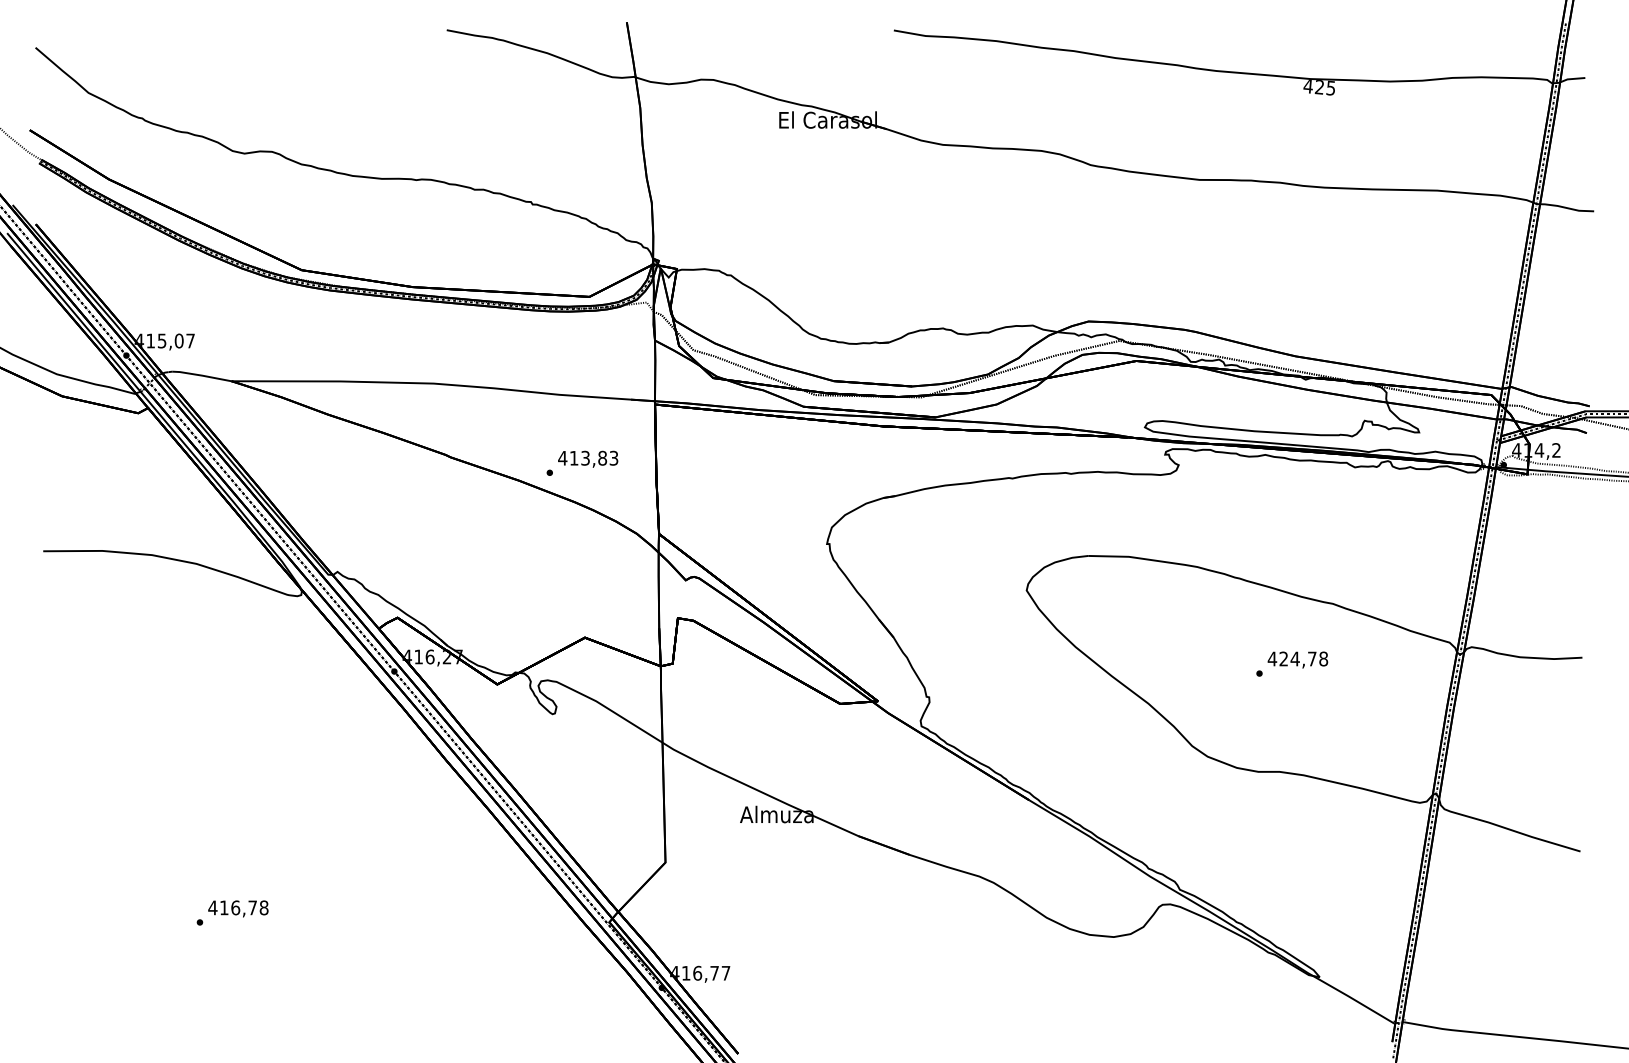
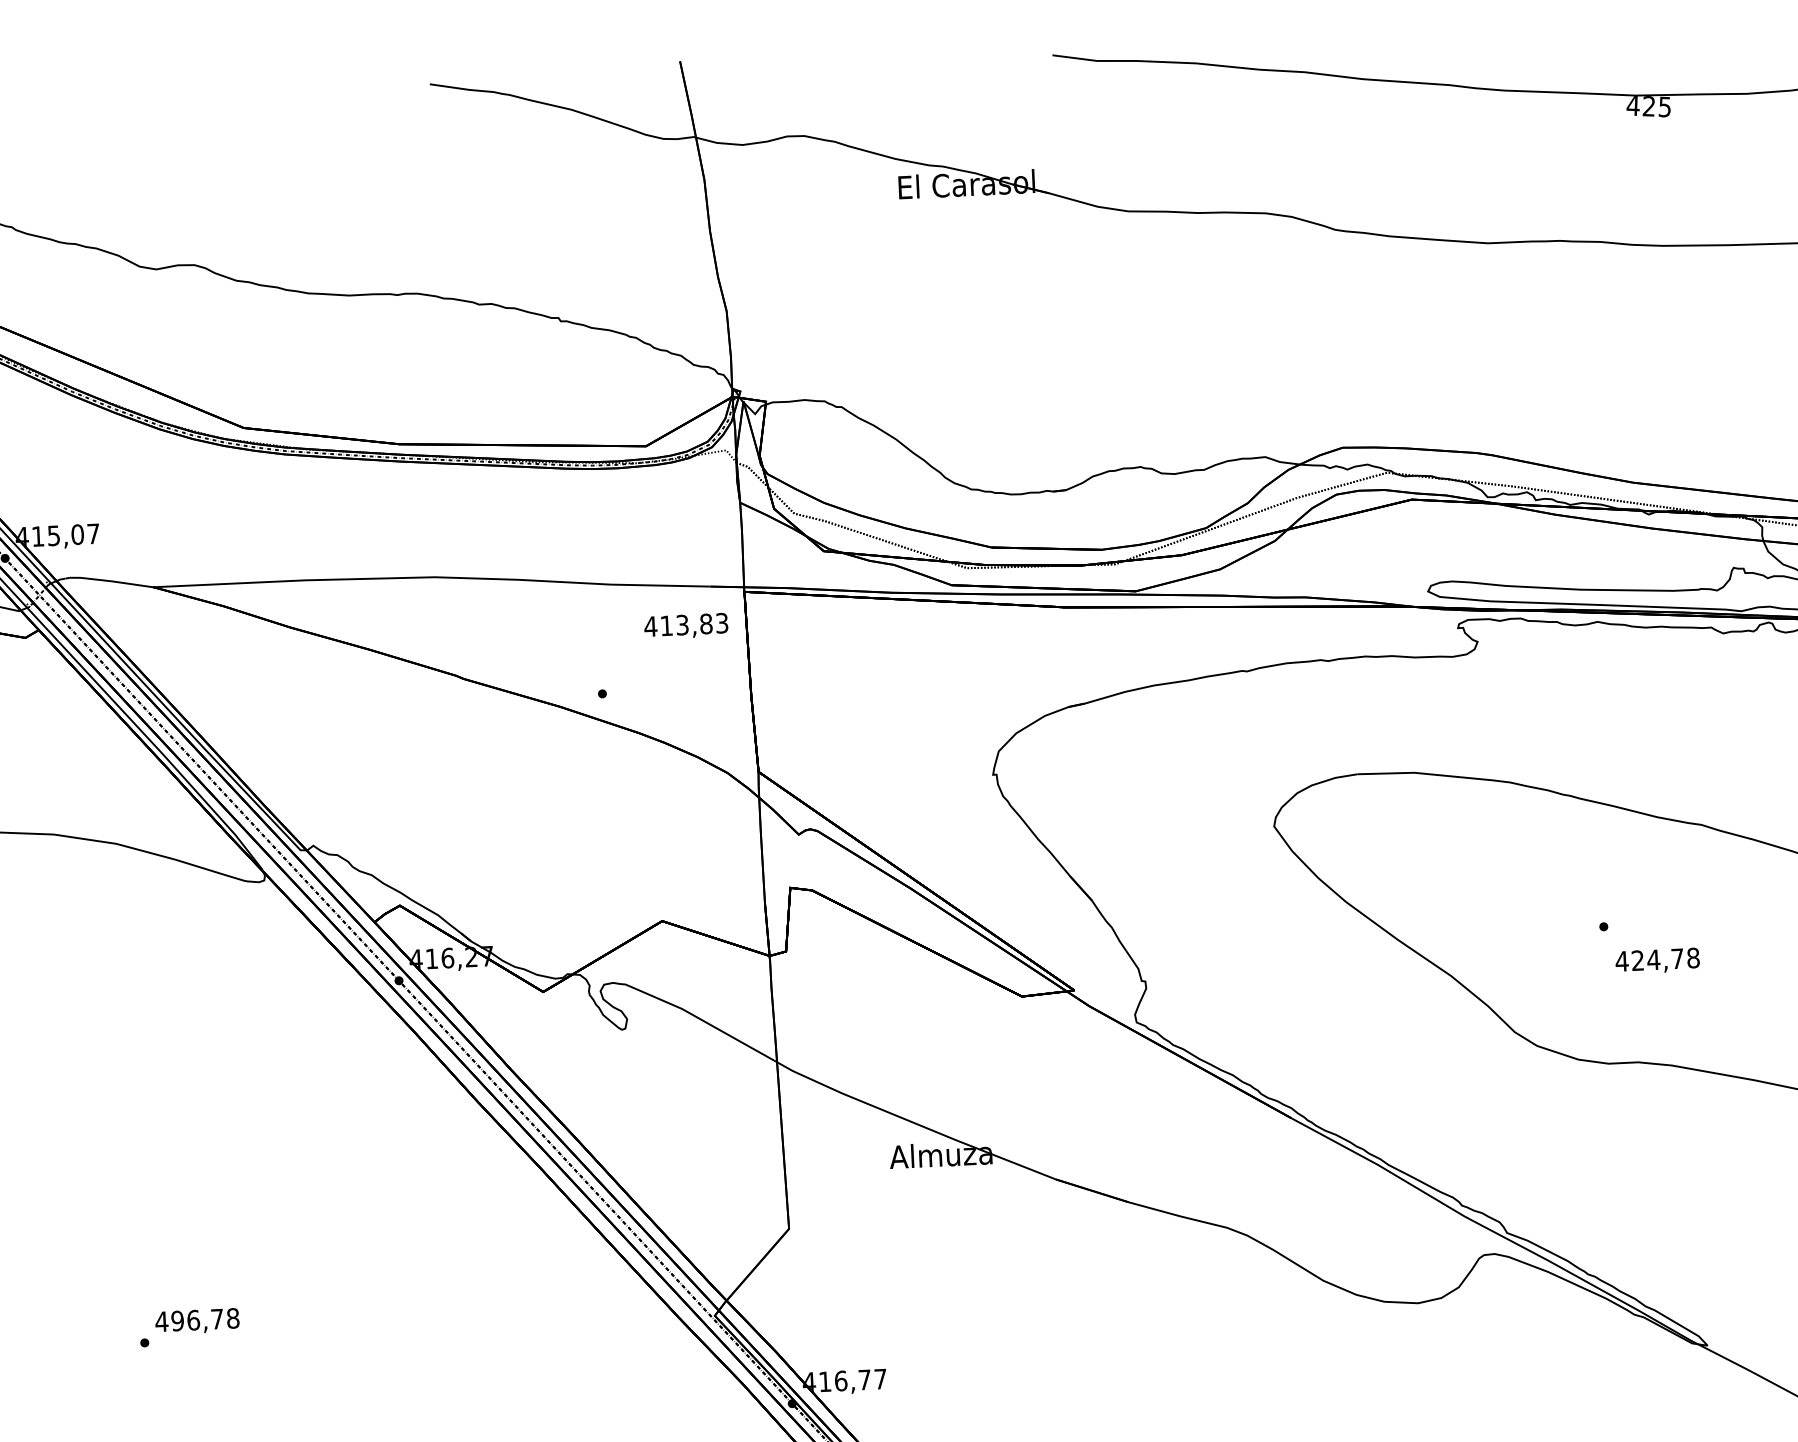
text: (588, 458) -> (686, 625), moved
text: (1297, 659) -> (1657, 960), moved
text: (223, 907) -> (176, 1320), 416,78 -> 496,78

